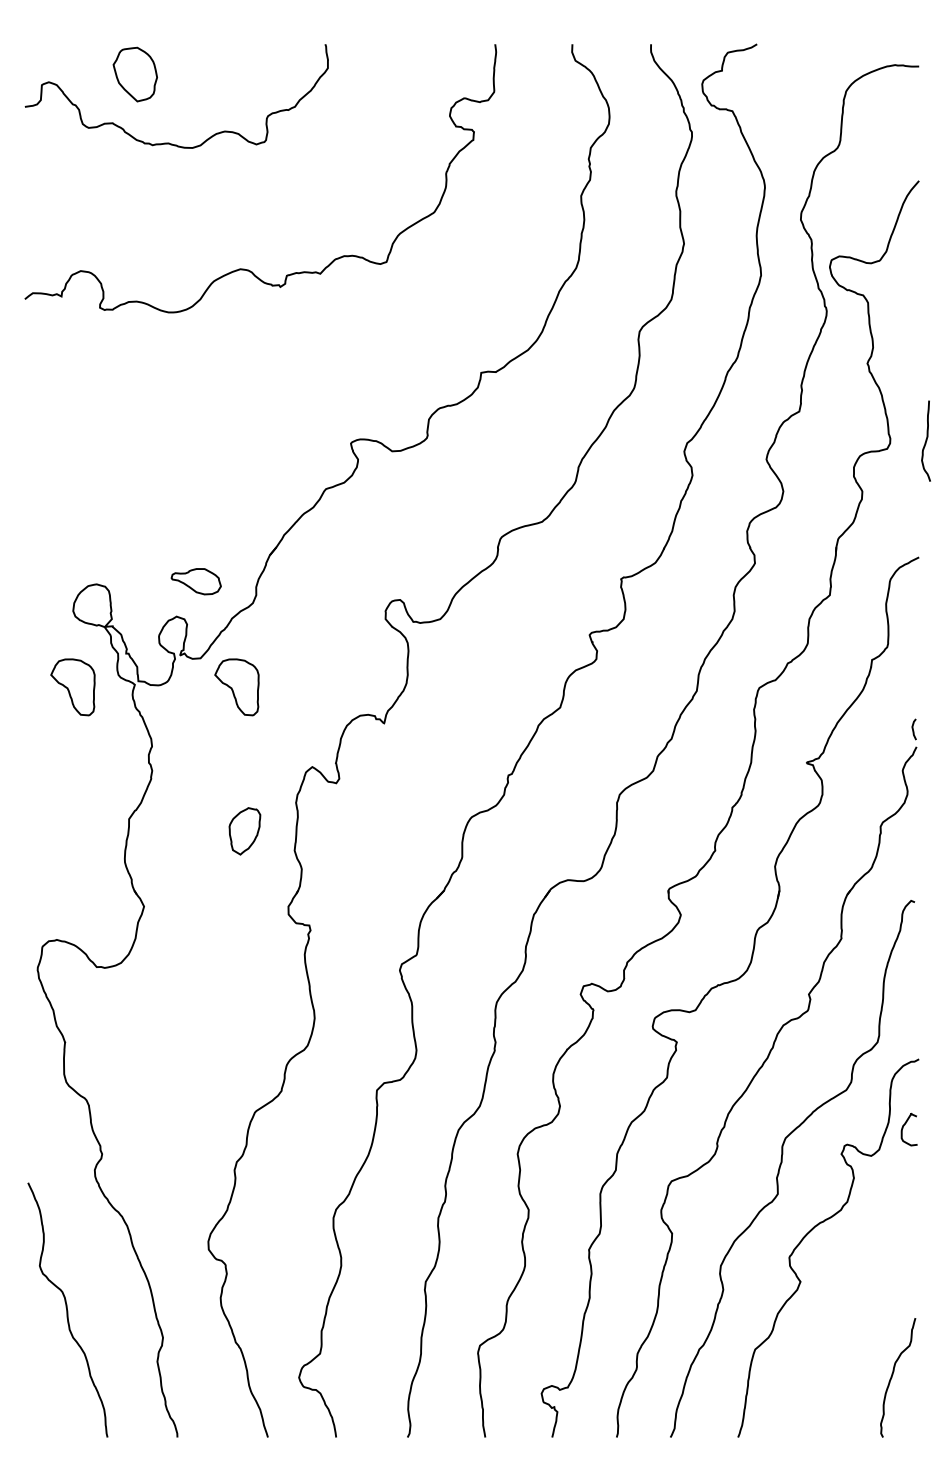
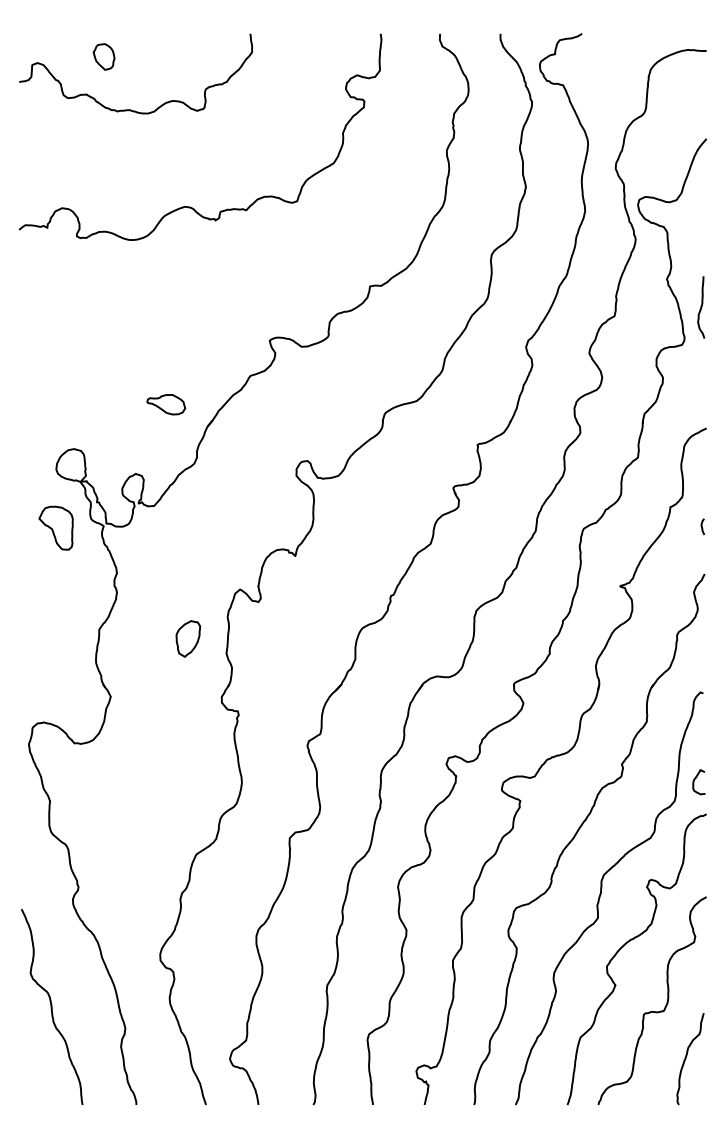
part: (135, 73) -> (104, 56), size x0.62
curve: (925, 440) -> (700, 306), moved
part: (195, 581) -> (165, 404), moved
part: (236, 687) -> (181, 528), removed
curve: (913, 729) -> (702, 526), moved
curve: (904, 1126) -> (695, 779), moved
curve: (848, 1315) -> (652, 1011), added

